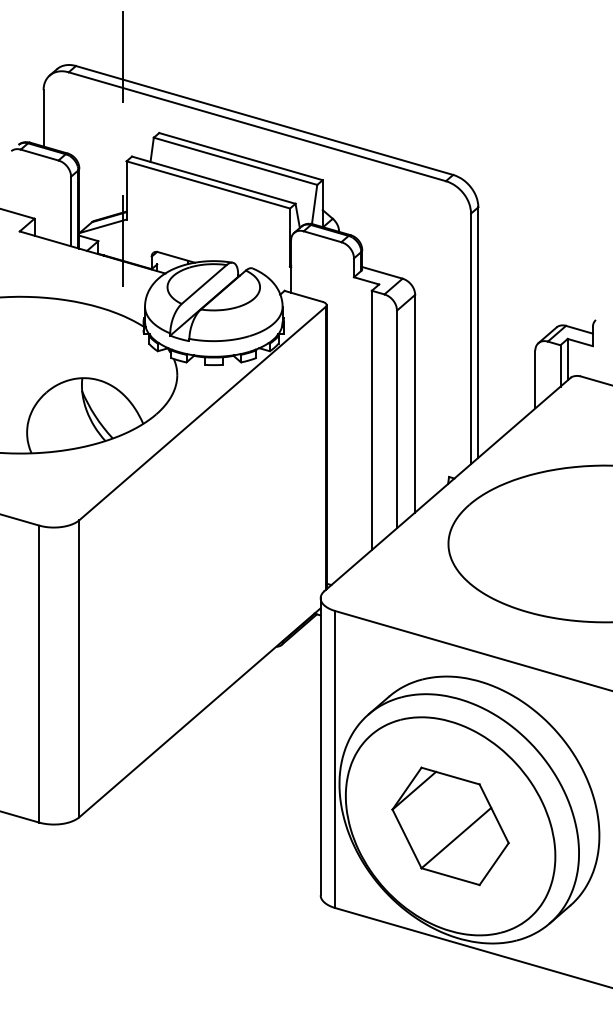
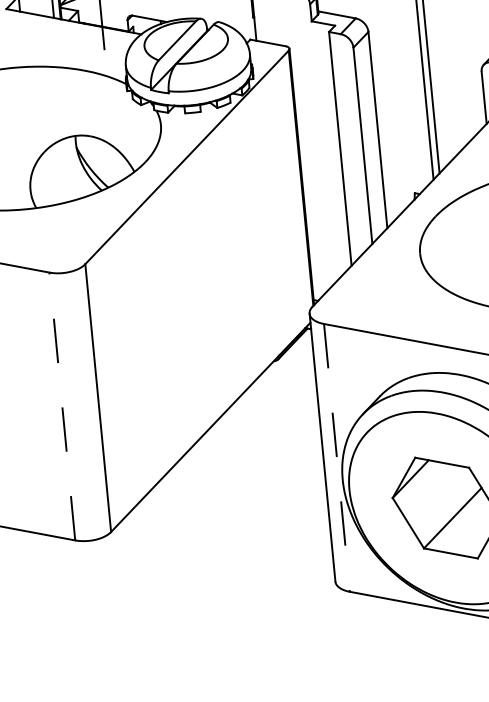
line: (39, 674) -> (62, 406), solid -> dashed
line: (335, 760) -> (337, 458), solid -> dashed

